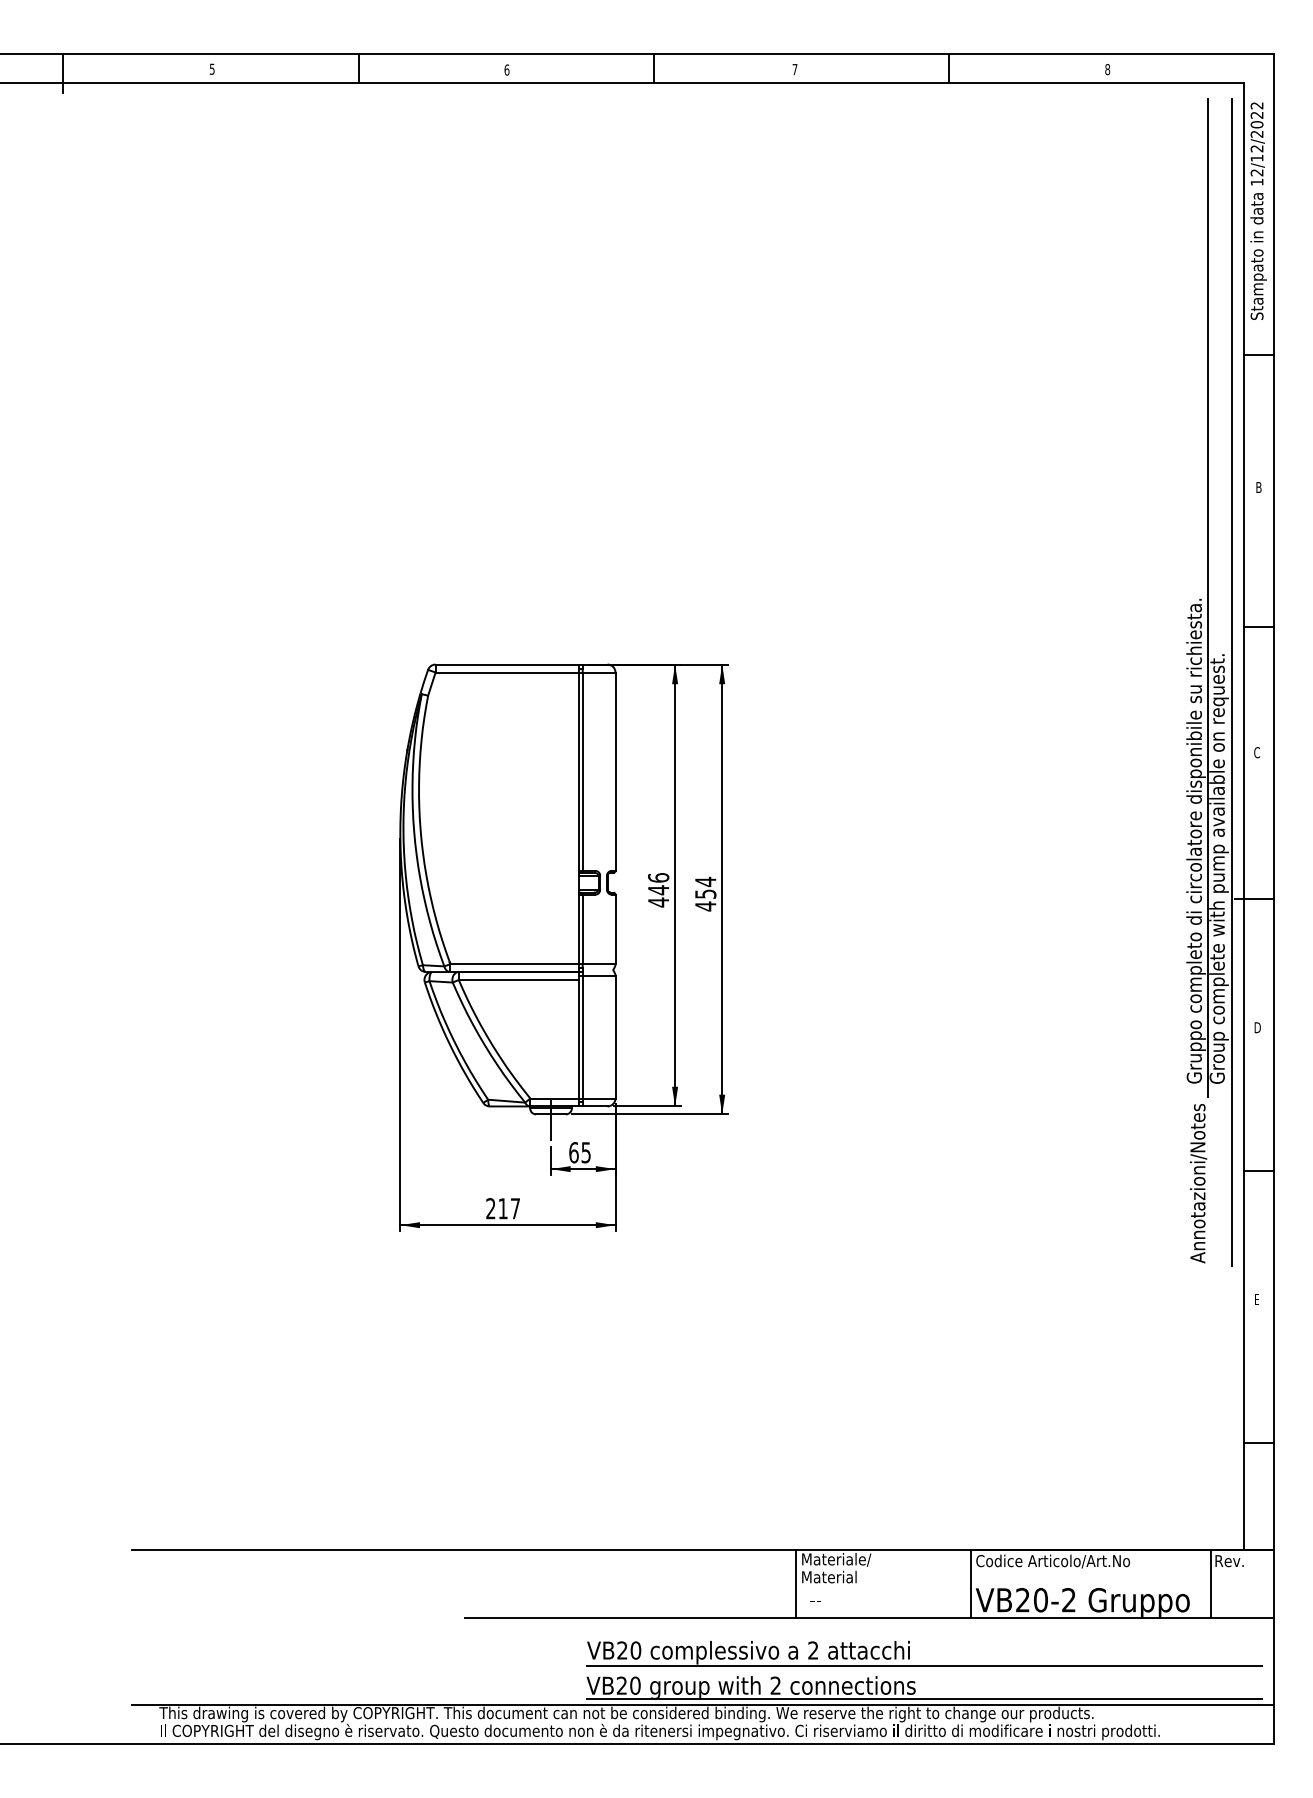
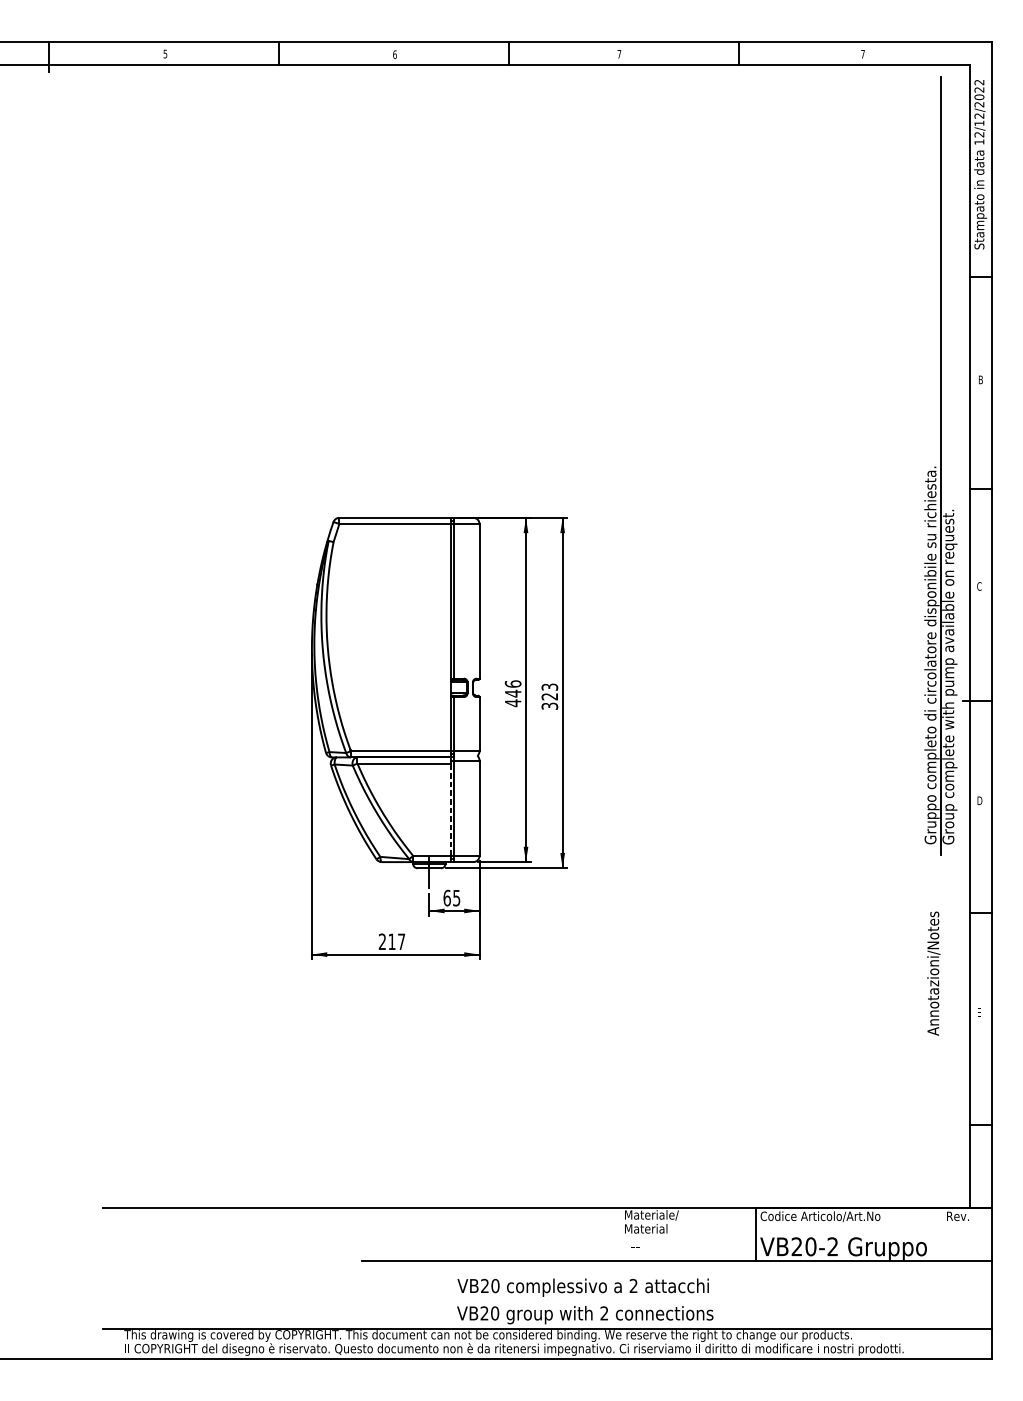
text: (1107, 69) -> (862, 54), 8 -> 7
line: (1232, 681) -> (960, 531), removed
text: (705, 893) -> (549, 696), 454 -> 323
line: (578, 1038) -> (450, 809), solid -> dashed
text: (1198, 1183) -> (933, 973), moved
line: (795, 1584) -> (619, 1234), removed
line: (1210, 1584) -> (943, 1234), removed
line: (924, 1665) -> (720, 1297), removed
line: (924, 1698) -> (720, 1323), removed

